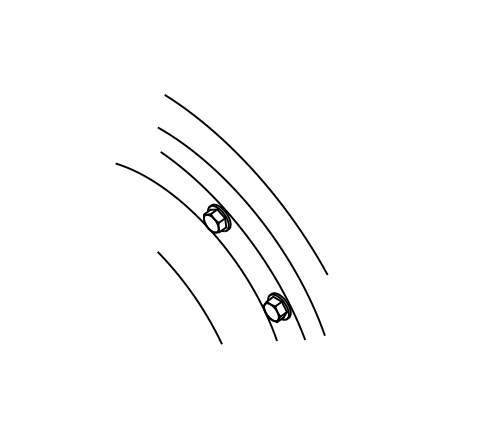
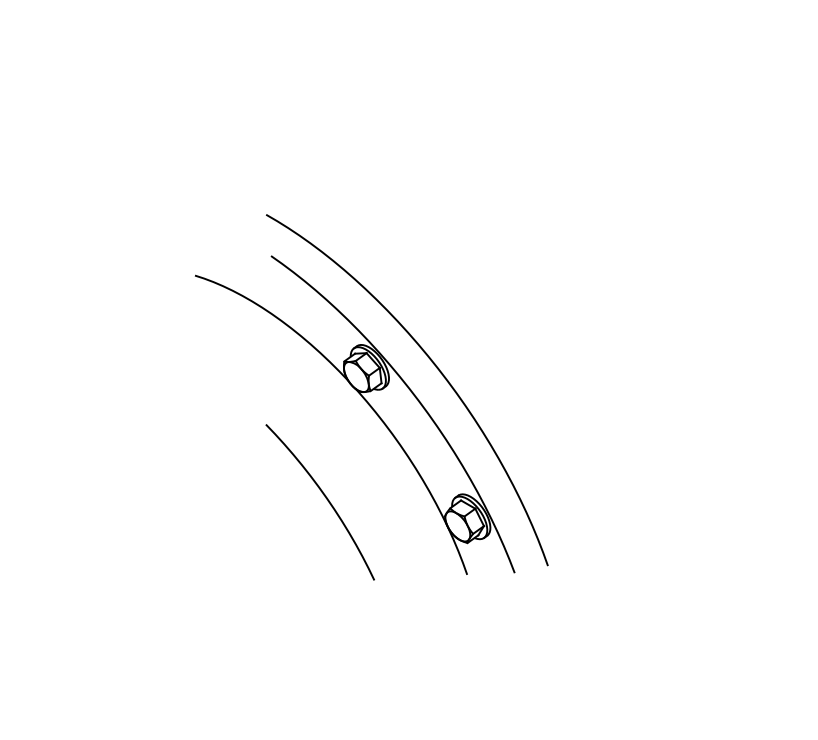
curve: (255, 174) -> (430, 294), removed

